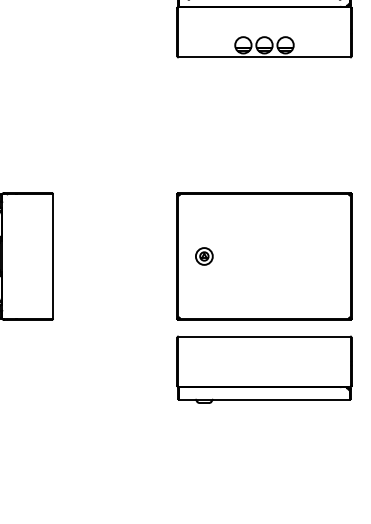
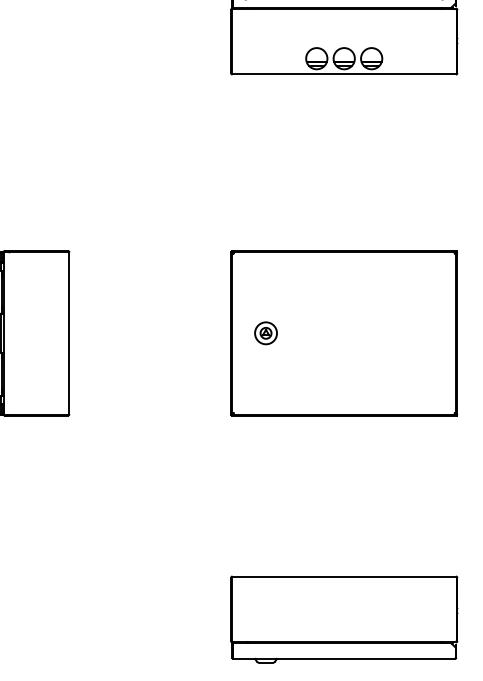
part: (264, 369) -> (344, 619), moved

